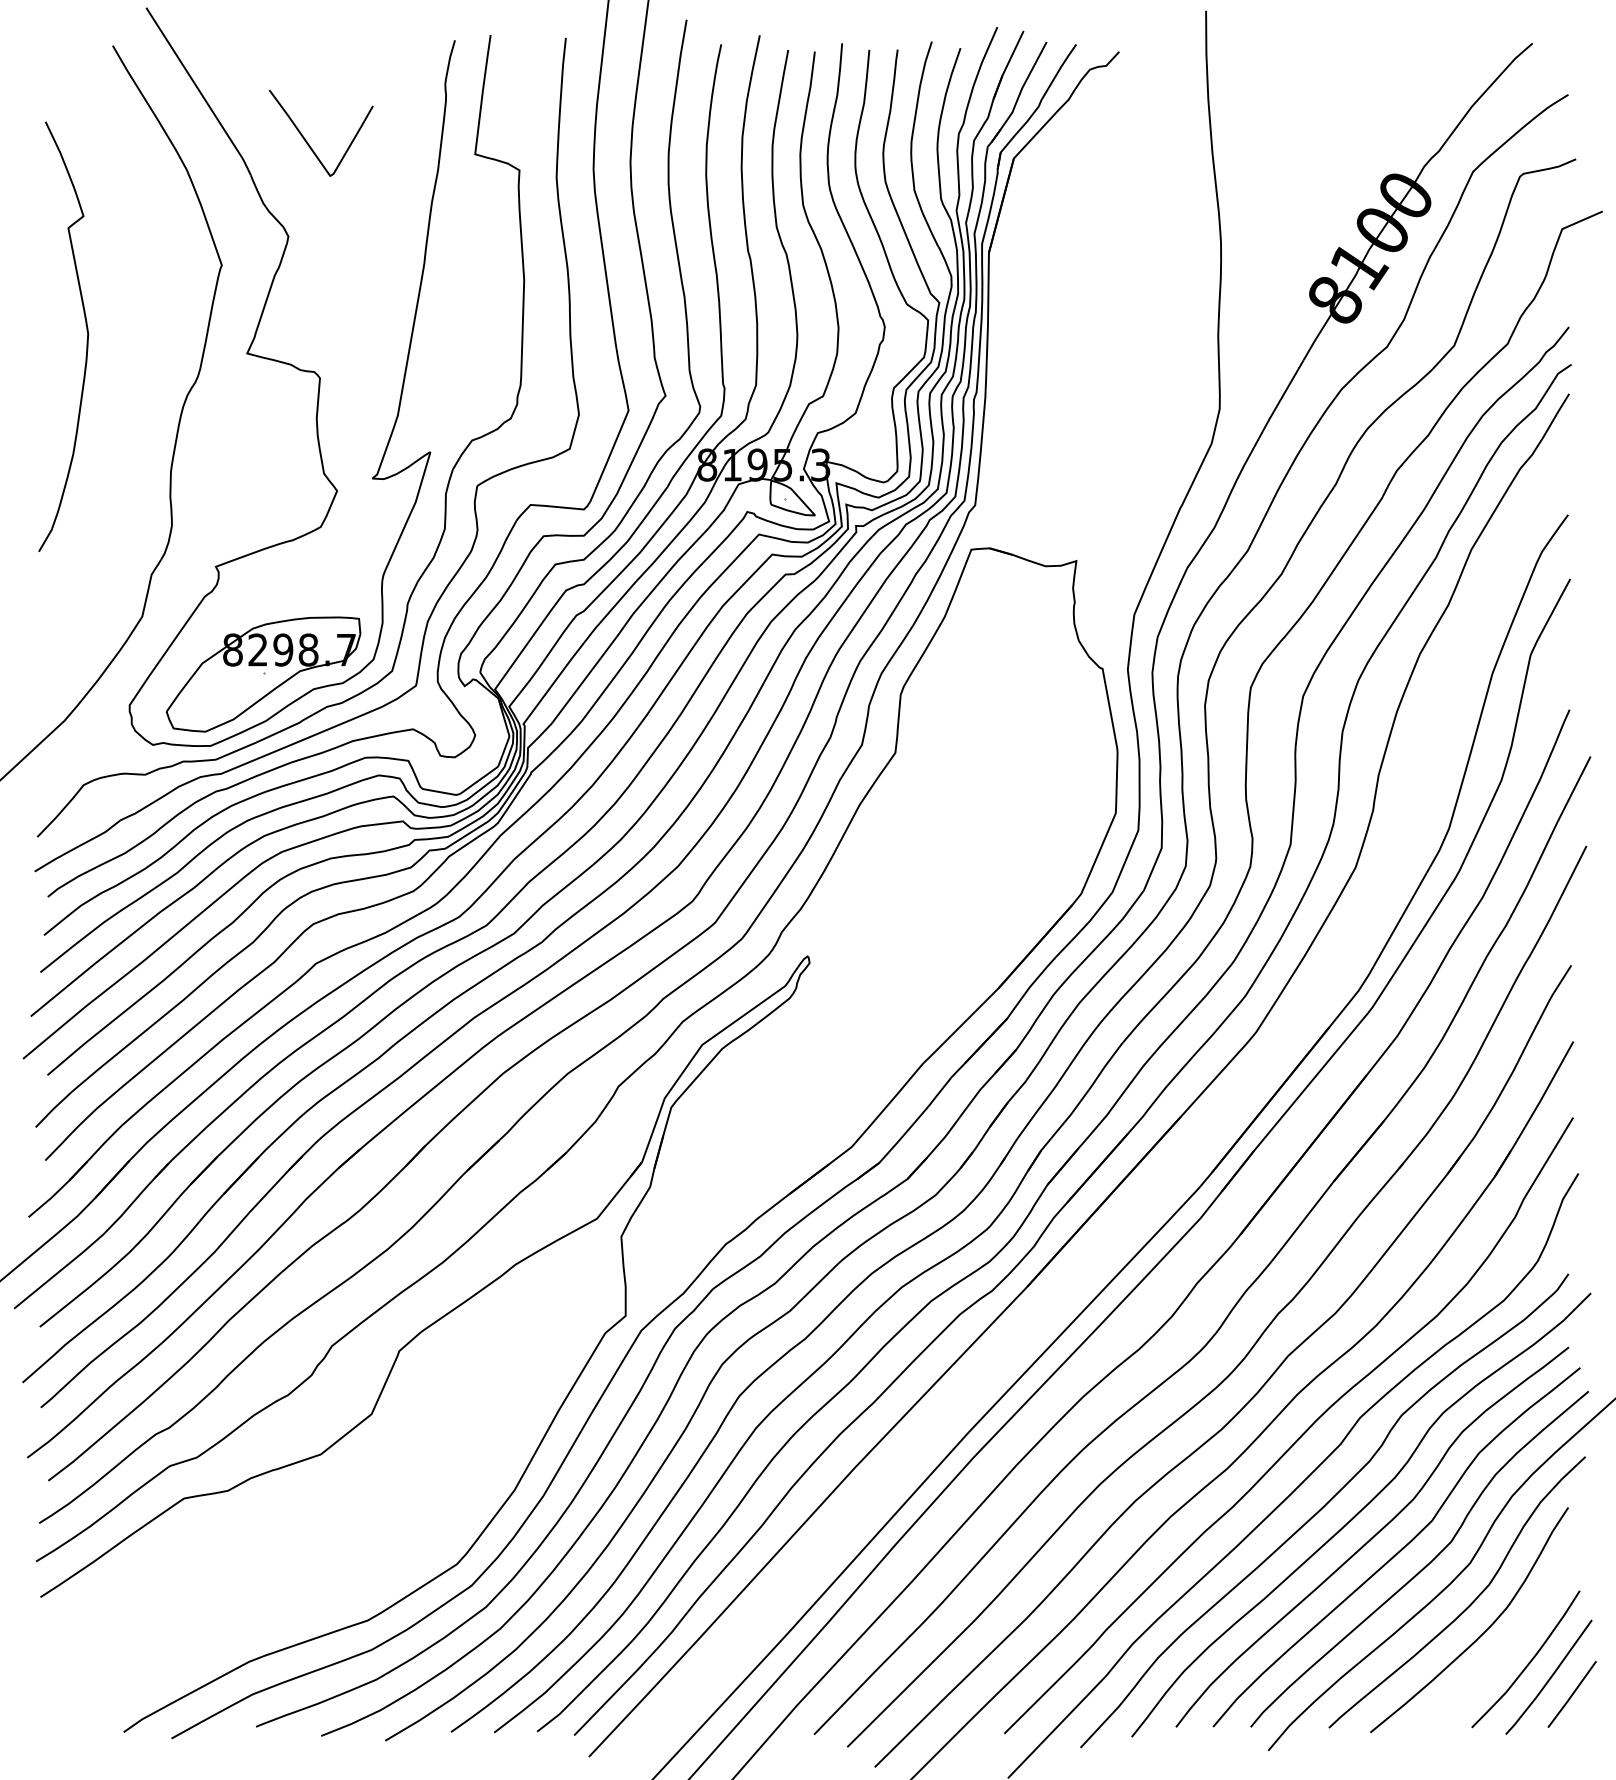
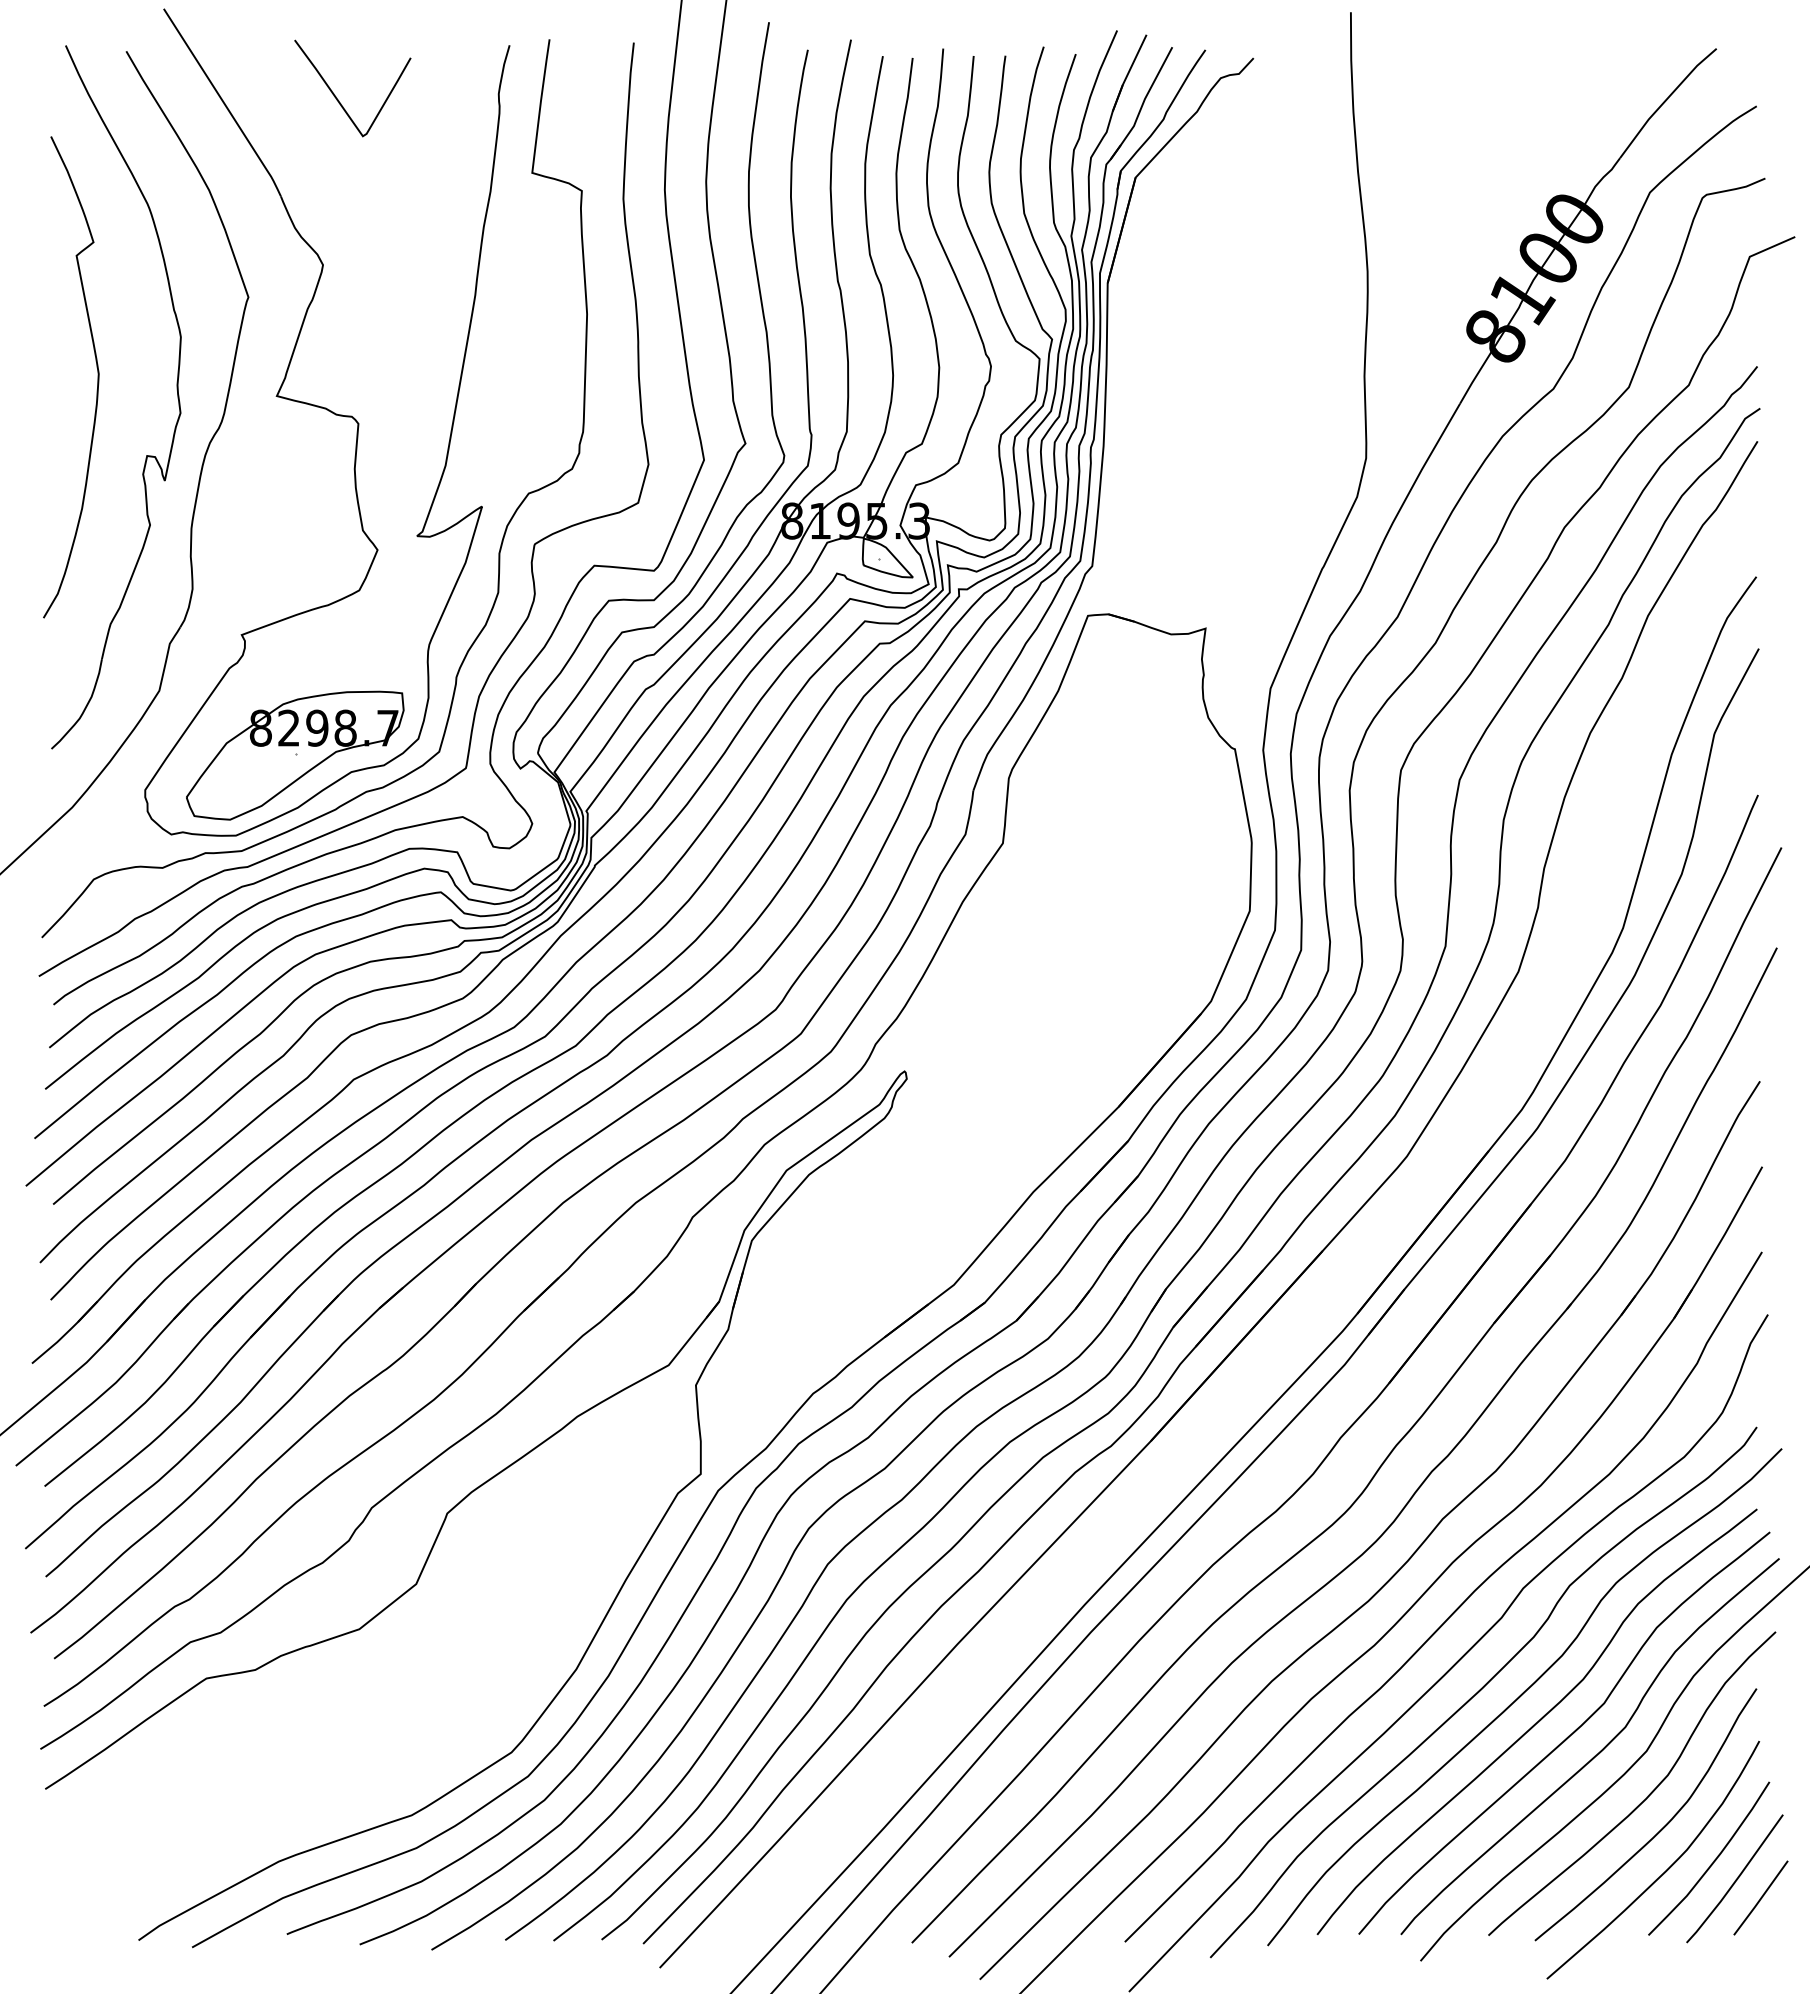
curve: (309, 144) -> (339, 100), moved
part: (157, 347) -> (176, 389), added
curve: (1486, 1669) -> (1665, 1870), added

